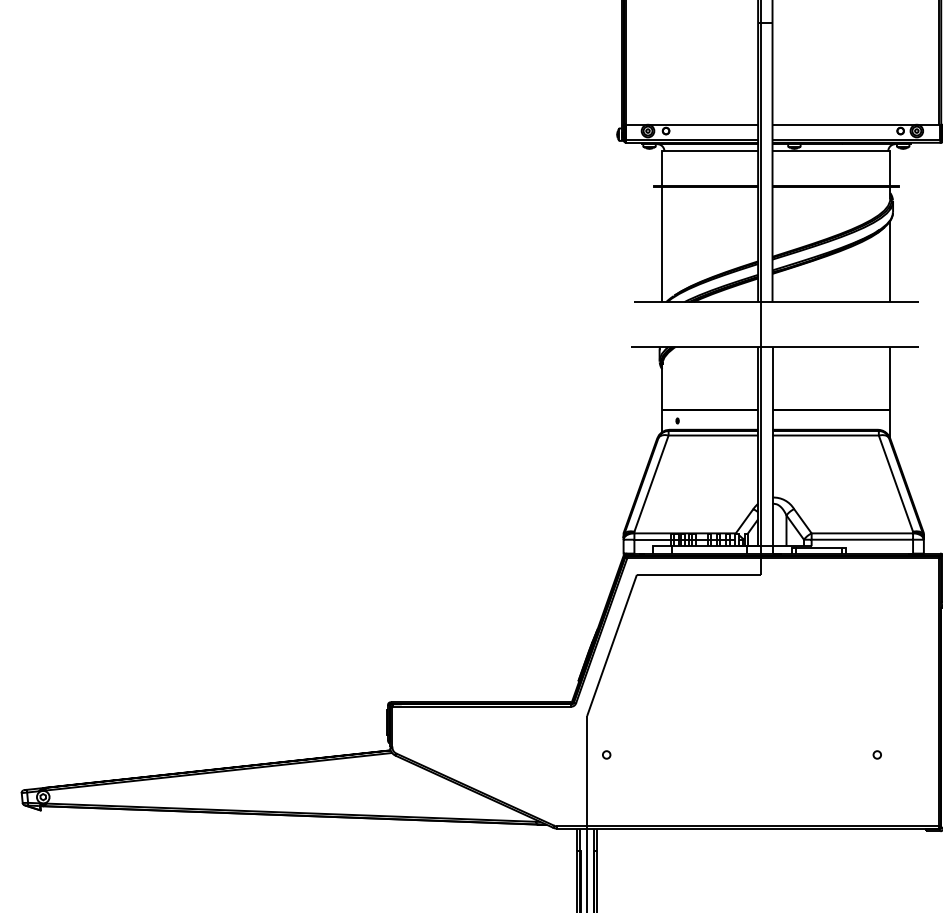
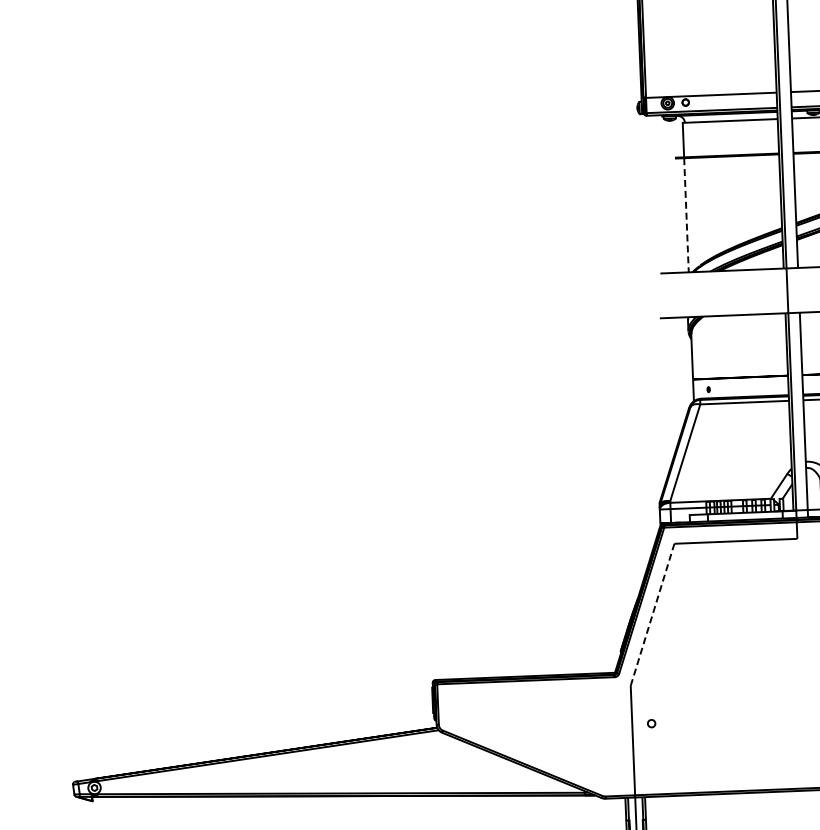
line: (662, 244) -> (686, 215), solid -> dashed
line: (612, 645) -> (653, 614), solid -> dashed

